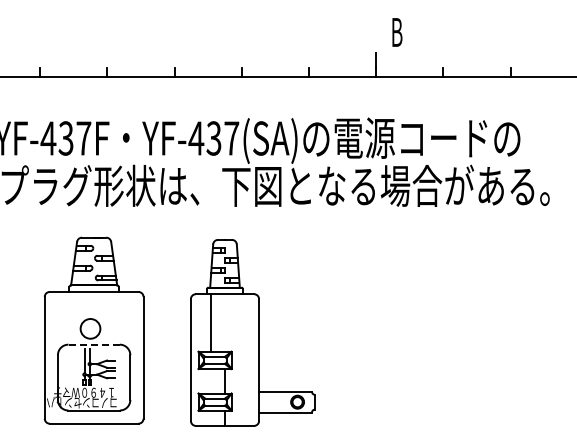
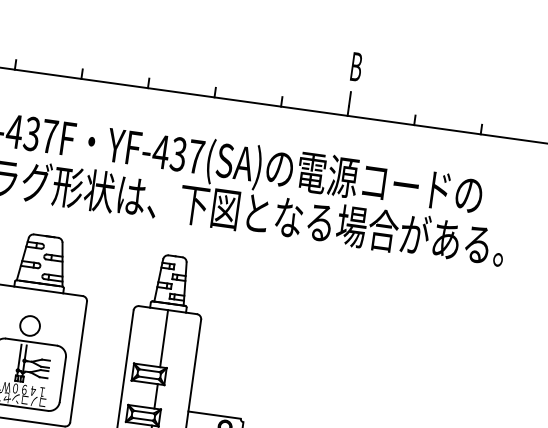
text: (397, 32) -> (356, 67), moved
line: (211, 322) -> (164, 338), moved
line: (94, 344) -> (31, 342), dashed -> solid

